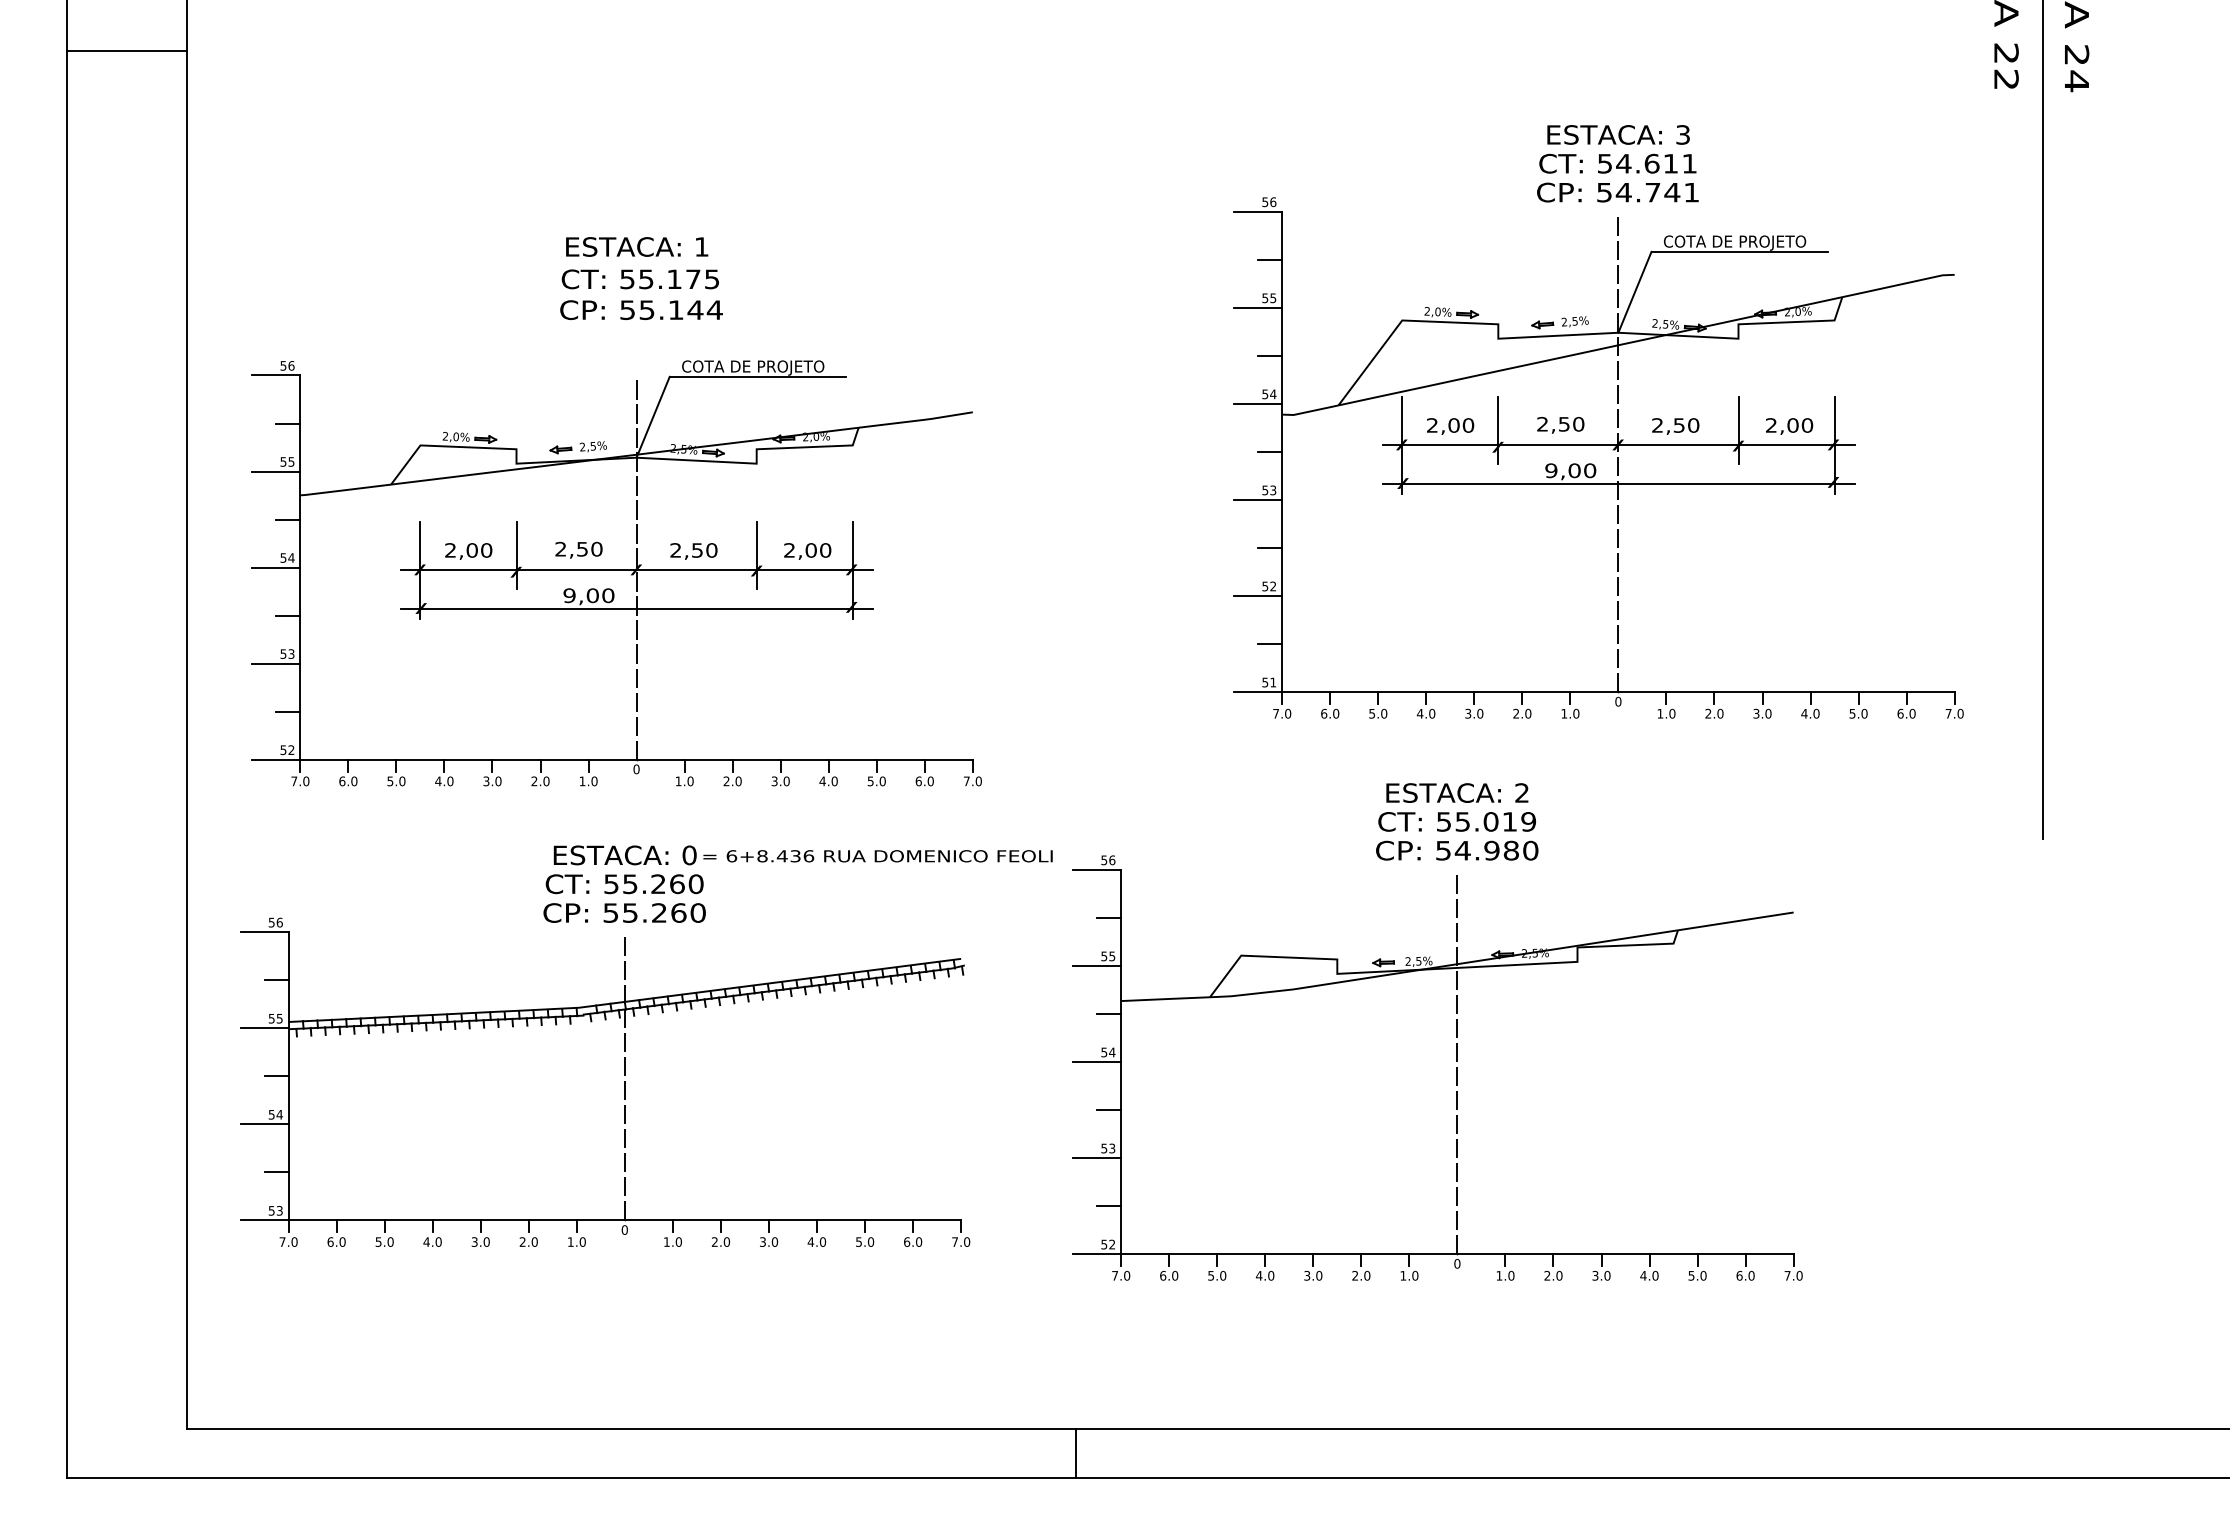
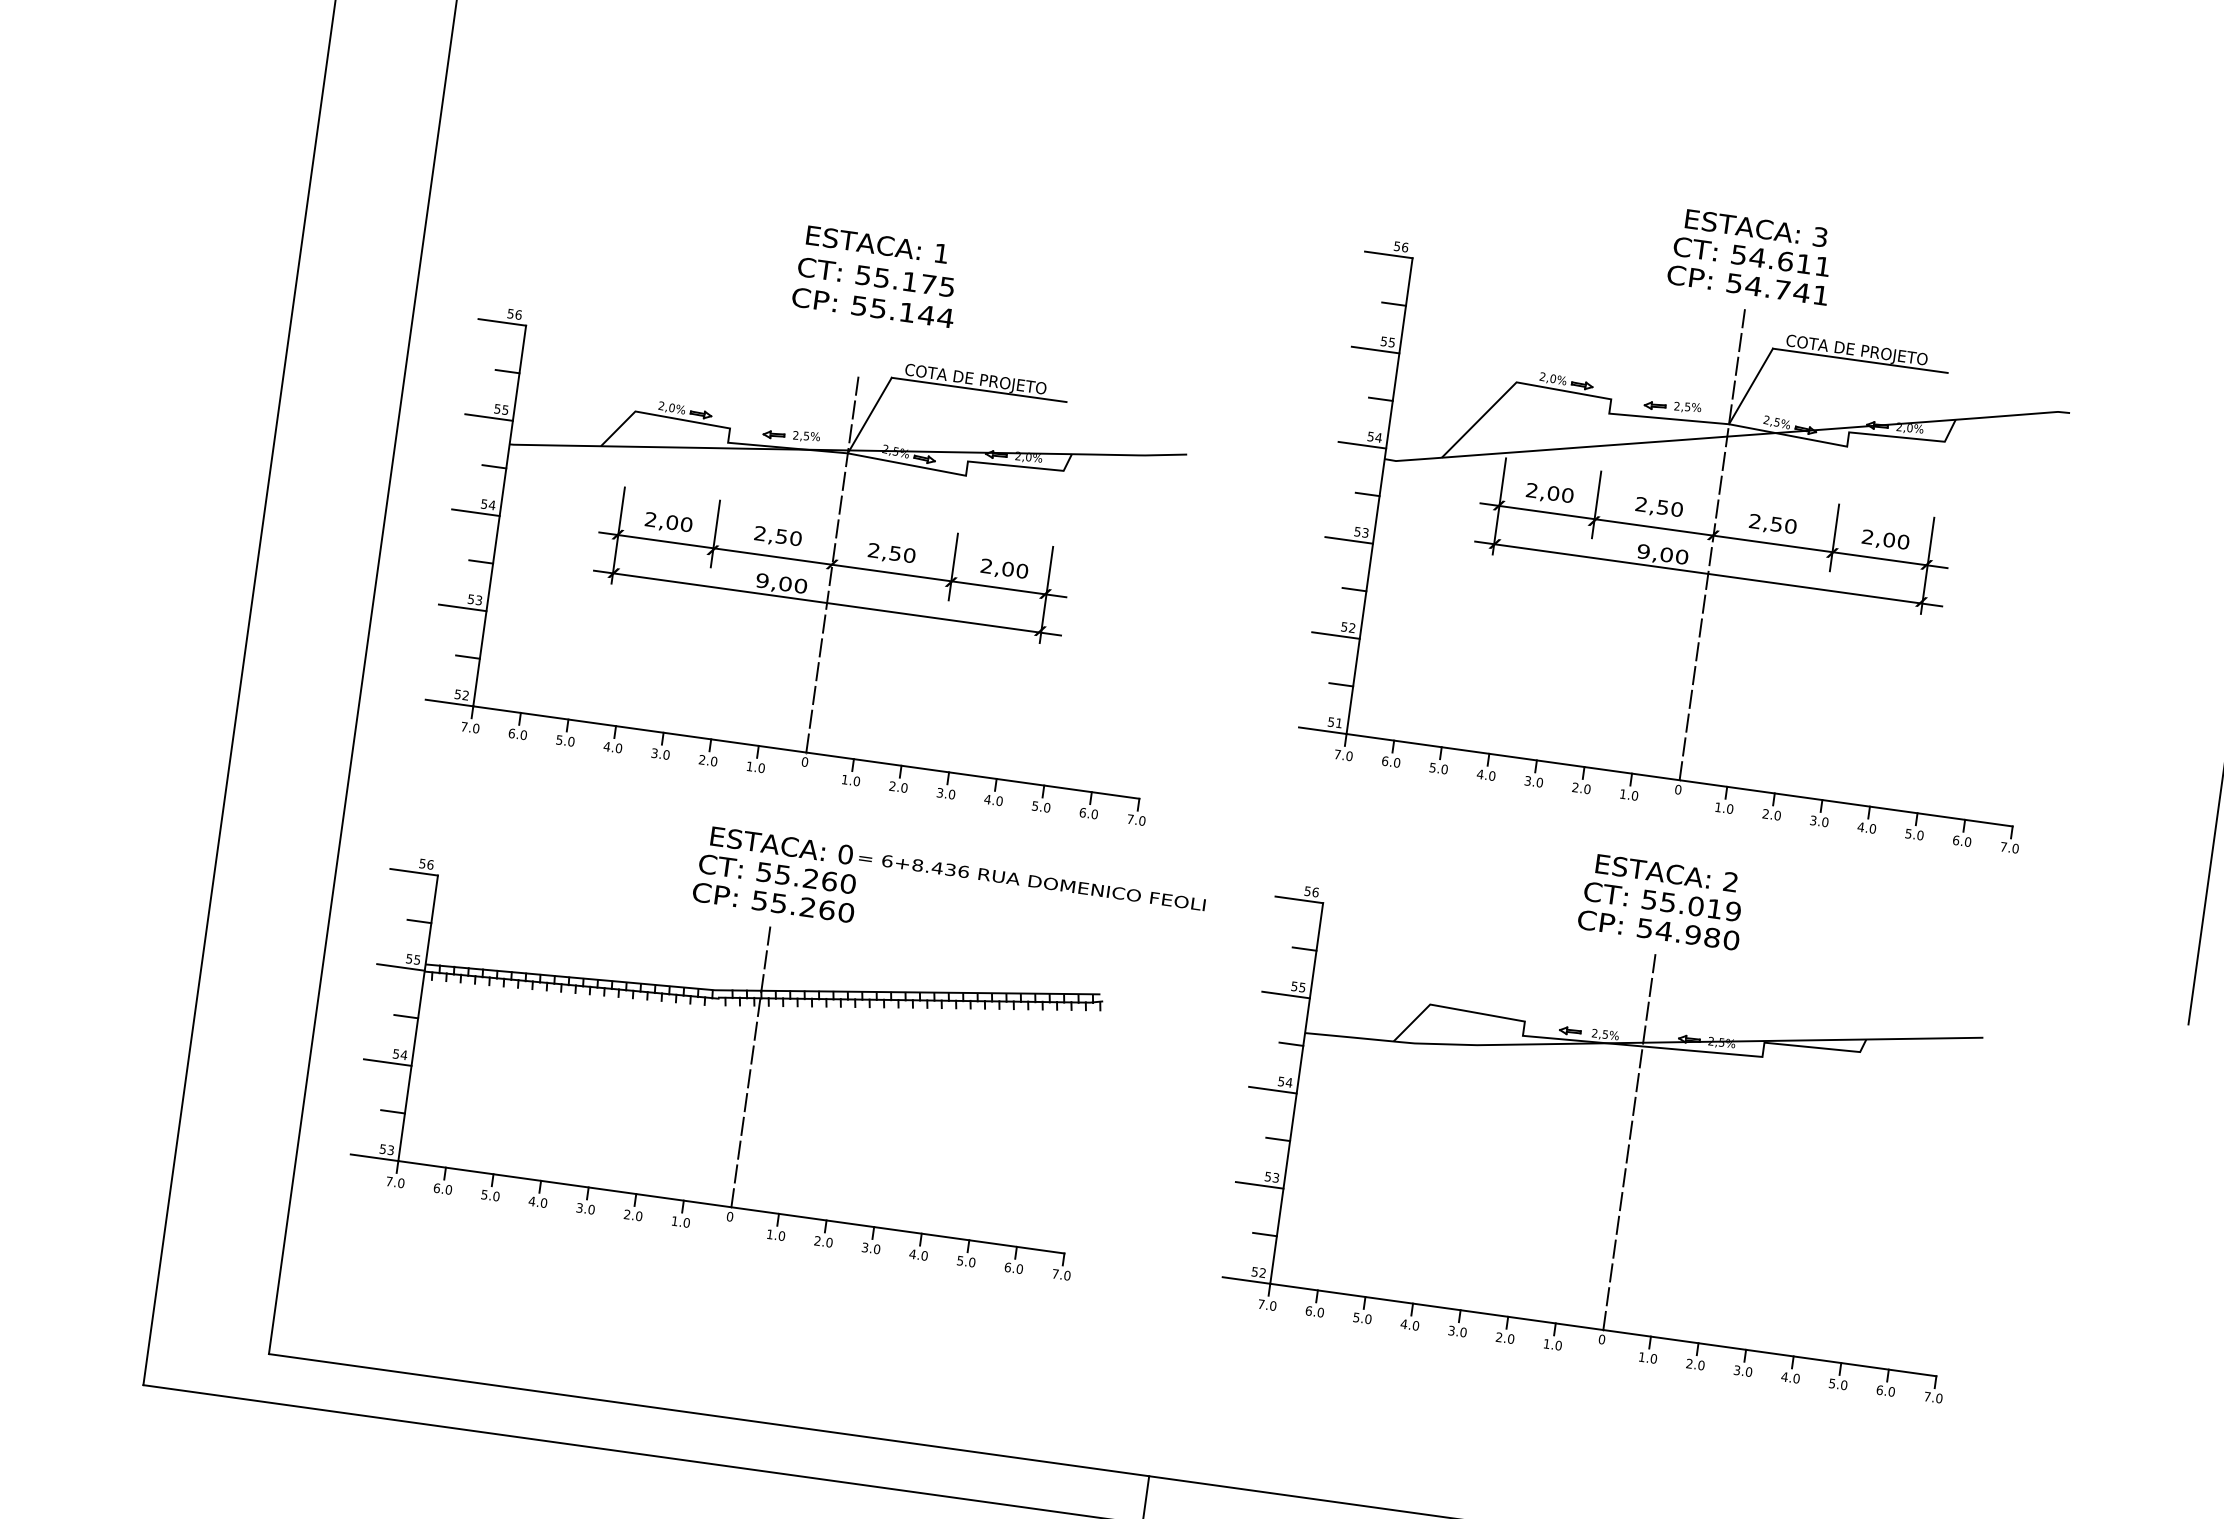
part: (1584, 422) -> (1683, 508), moved
part: (1456, 1031) -> (1633, 1109), moved

